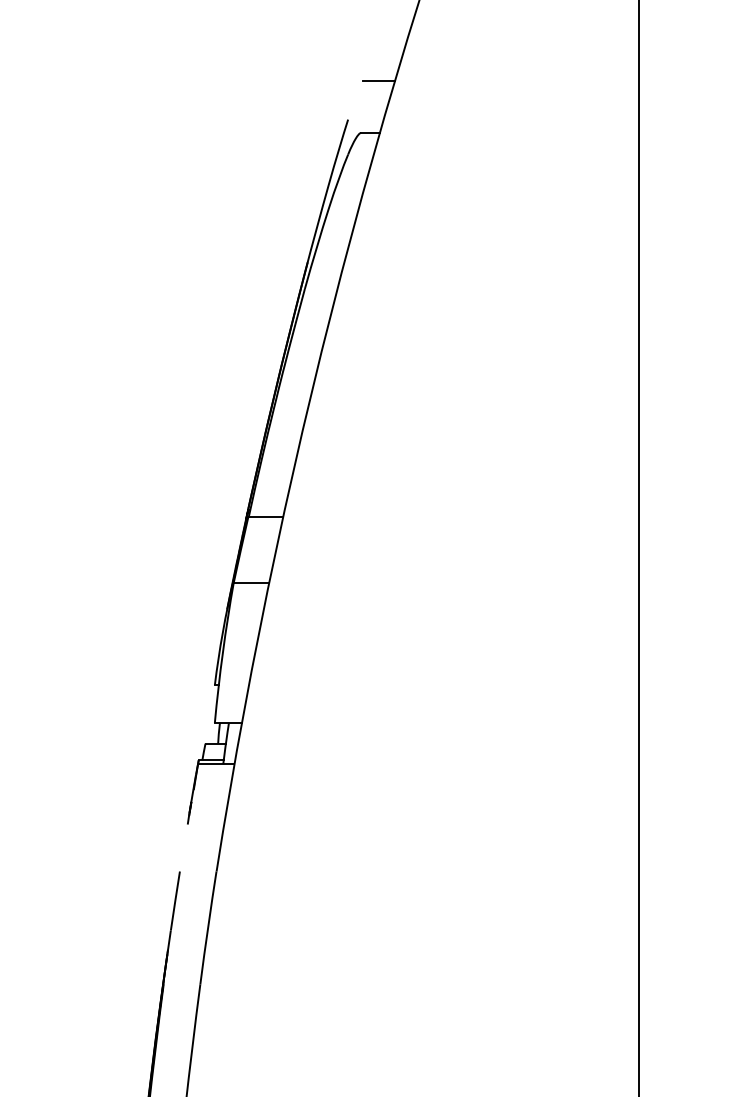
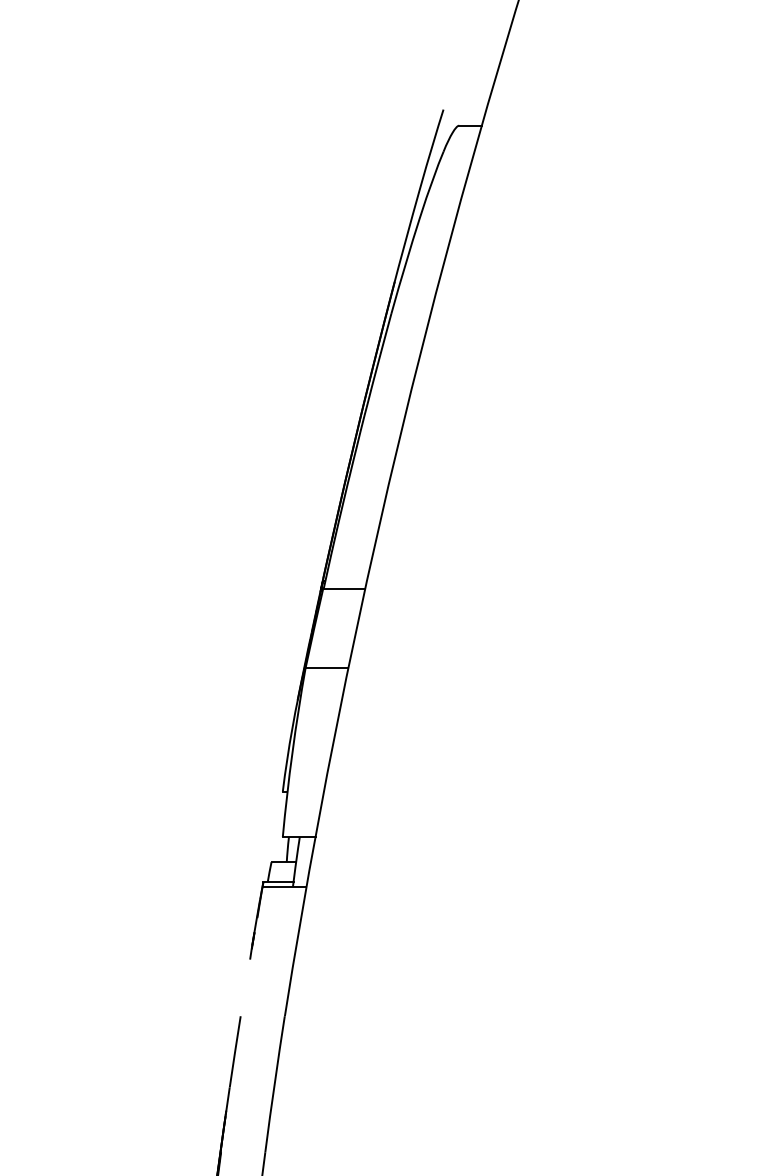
line: (378, 81) -> (480, 63), removed

